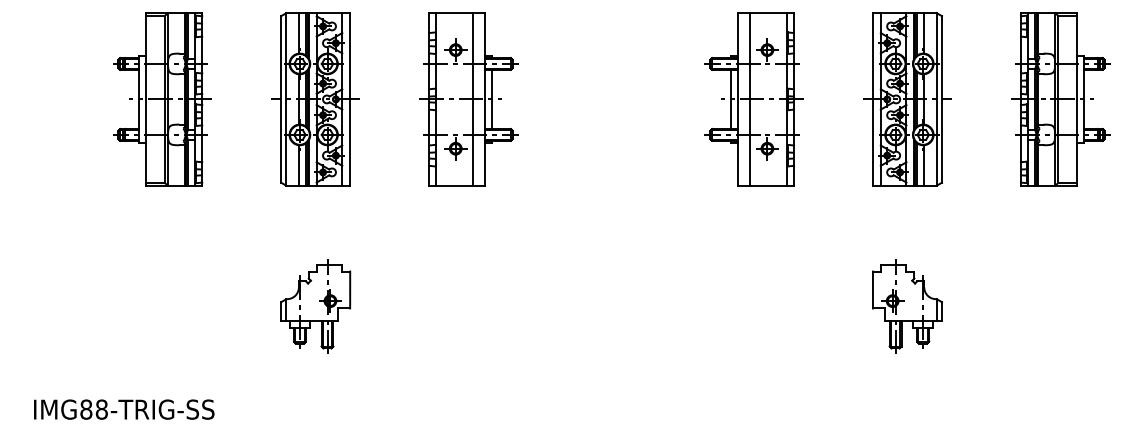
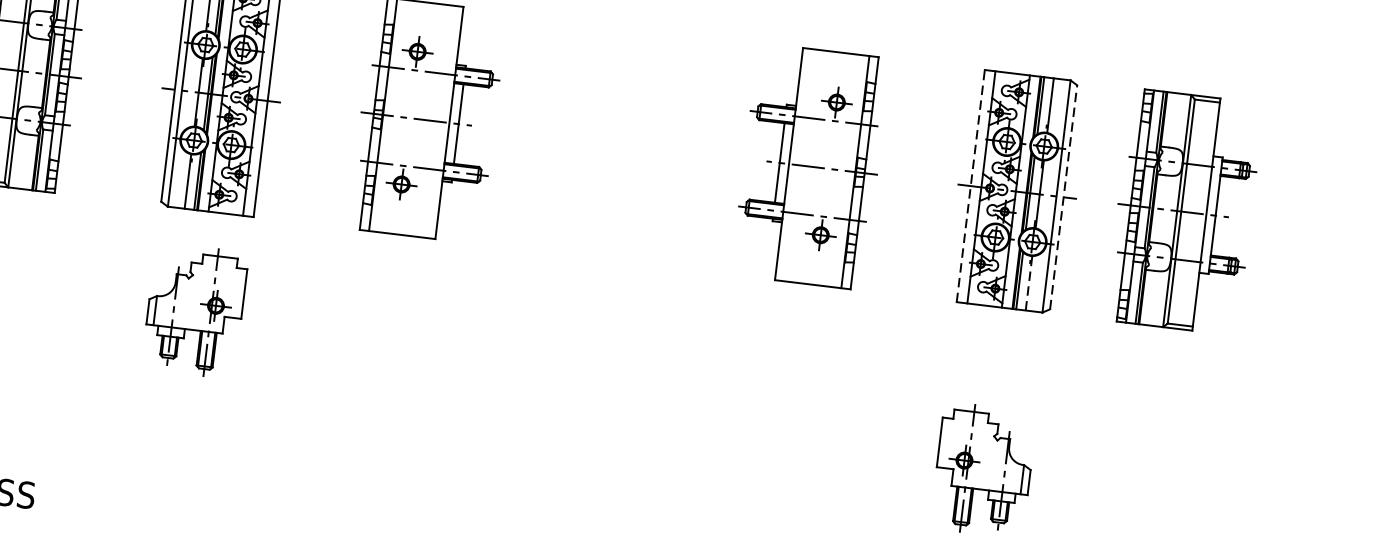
line: (872, 98) -> (970, 184), solid -> dashed
line: (941, 98) -> (1063, 195), solid -> dashed
line: (472, 99) -> (432, 120), removed
line: (750, 99) -> (806, 166), removed
part: (1060, 99) -> (1184, 211), moved
line: (924, 165) -> (1029, 283), solid -> dashed
part: (315, 306) -> (194, 310), moved

